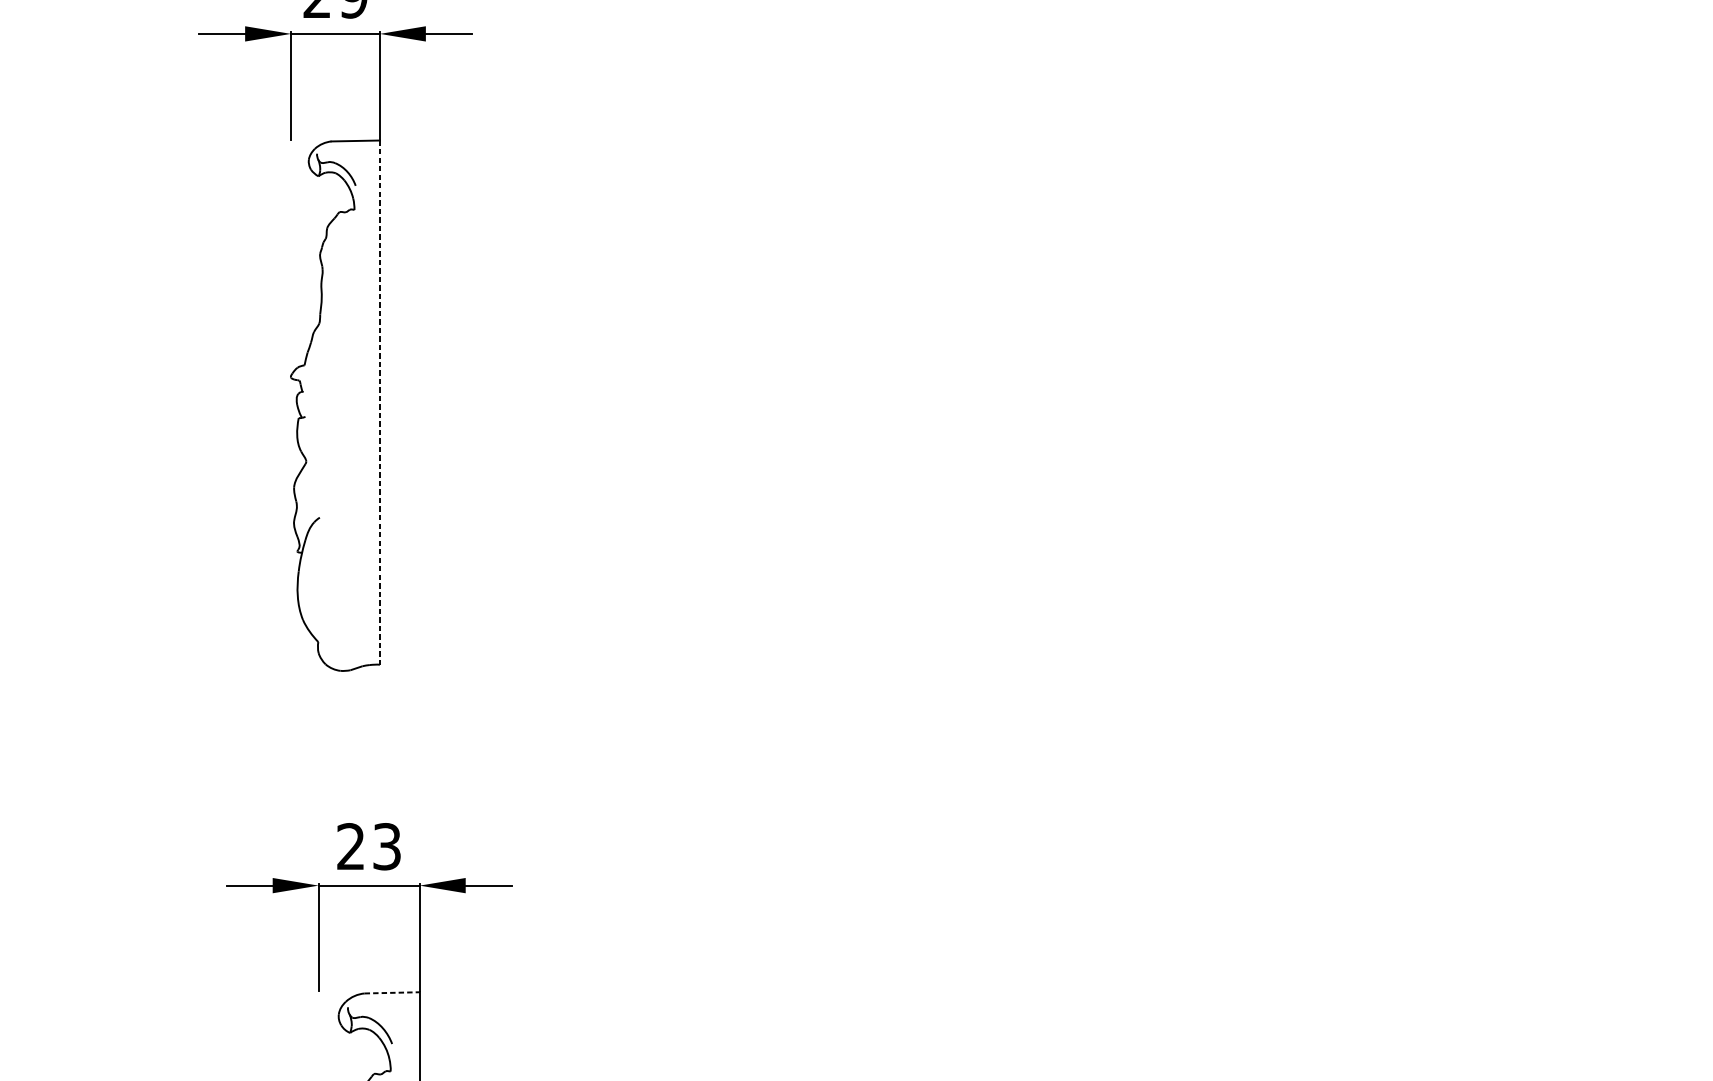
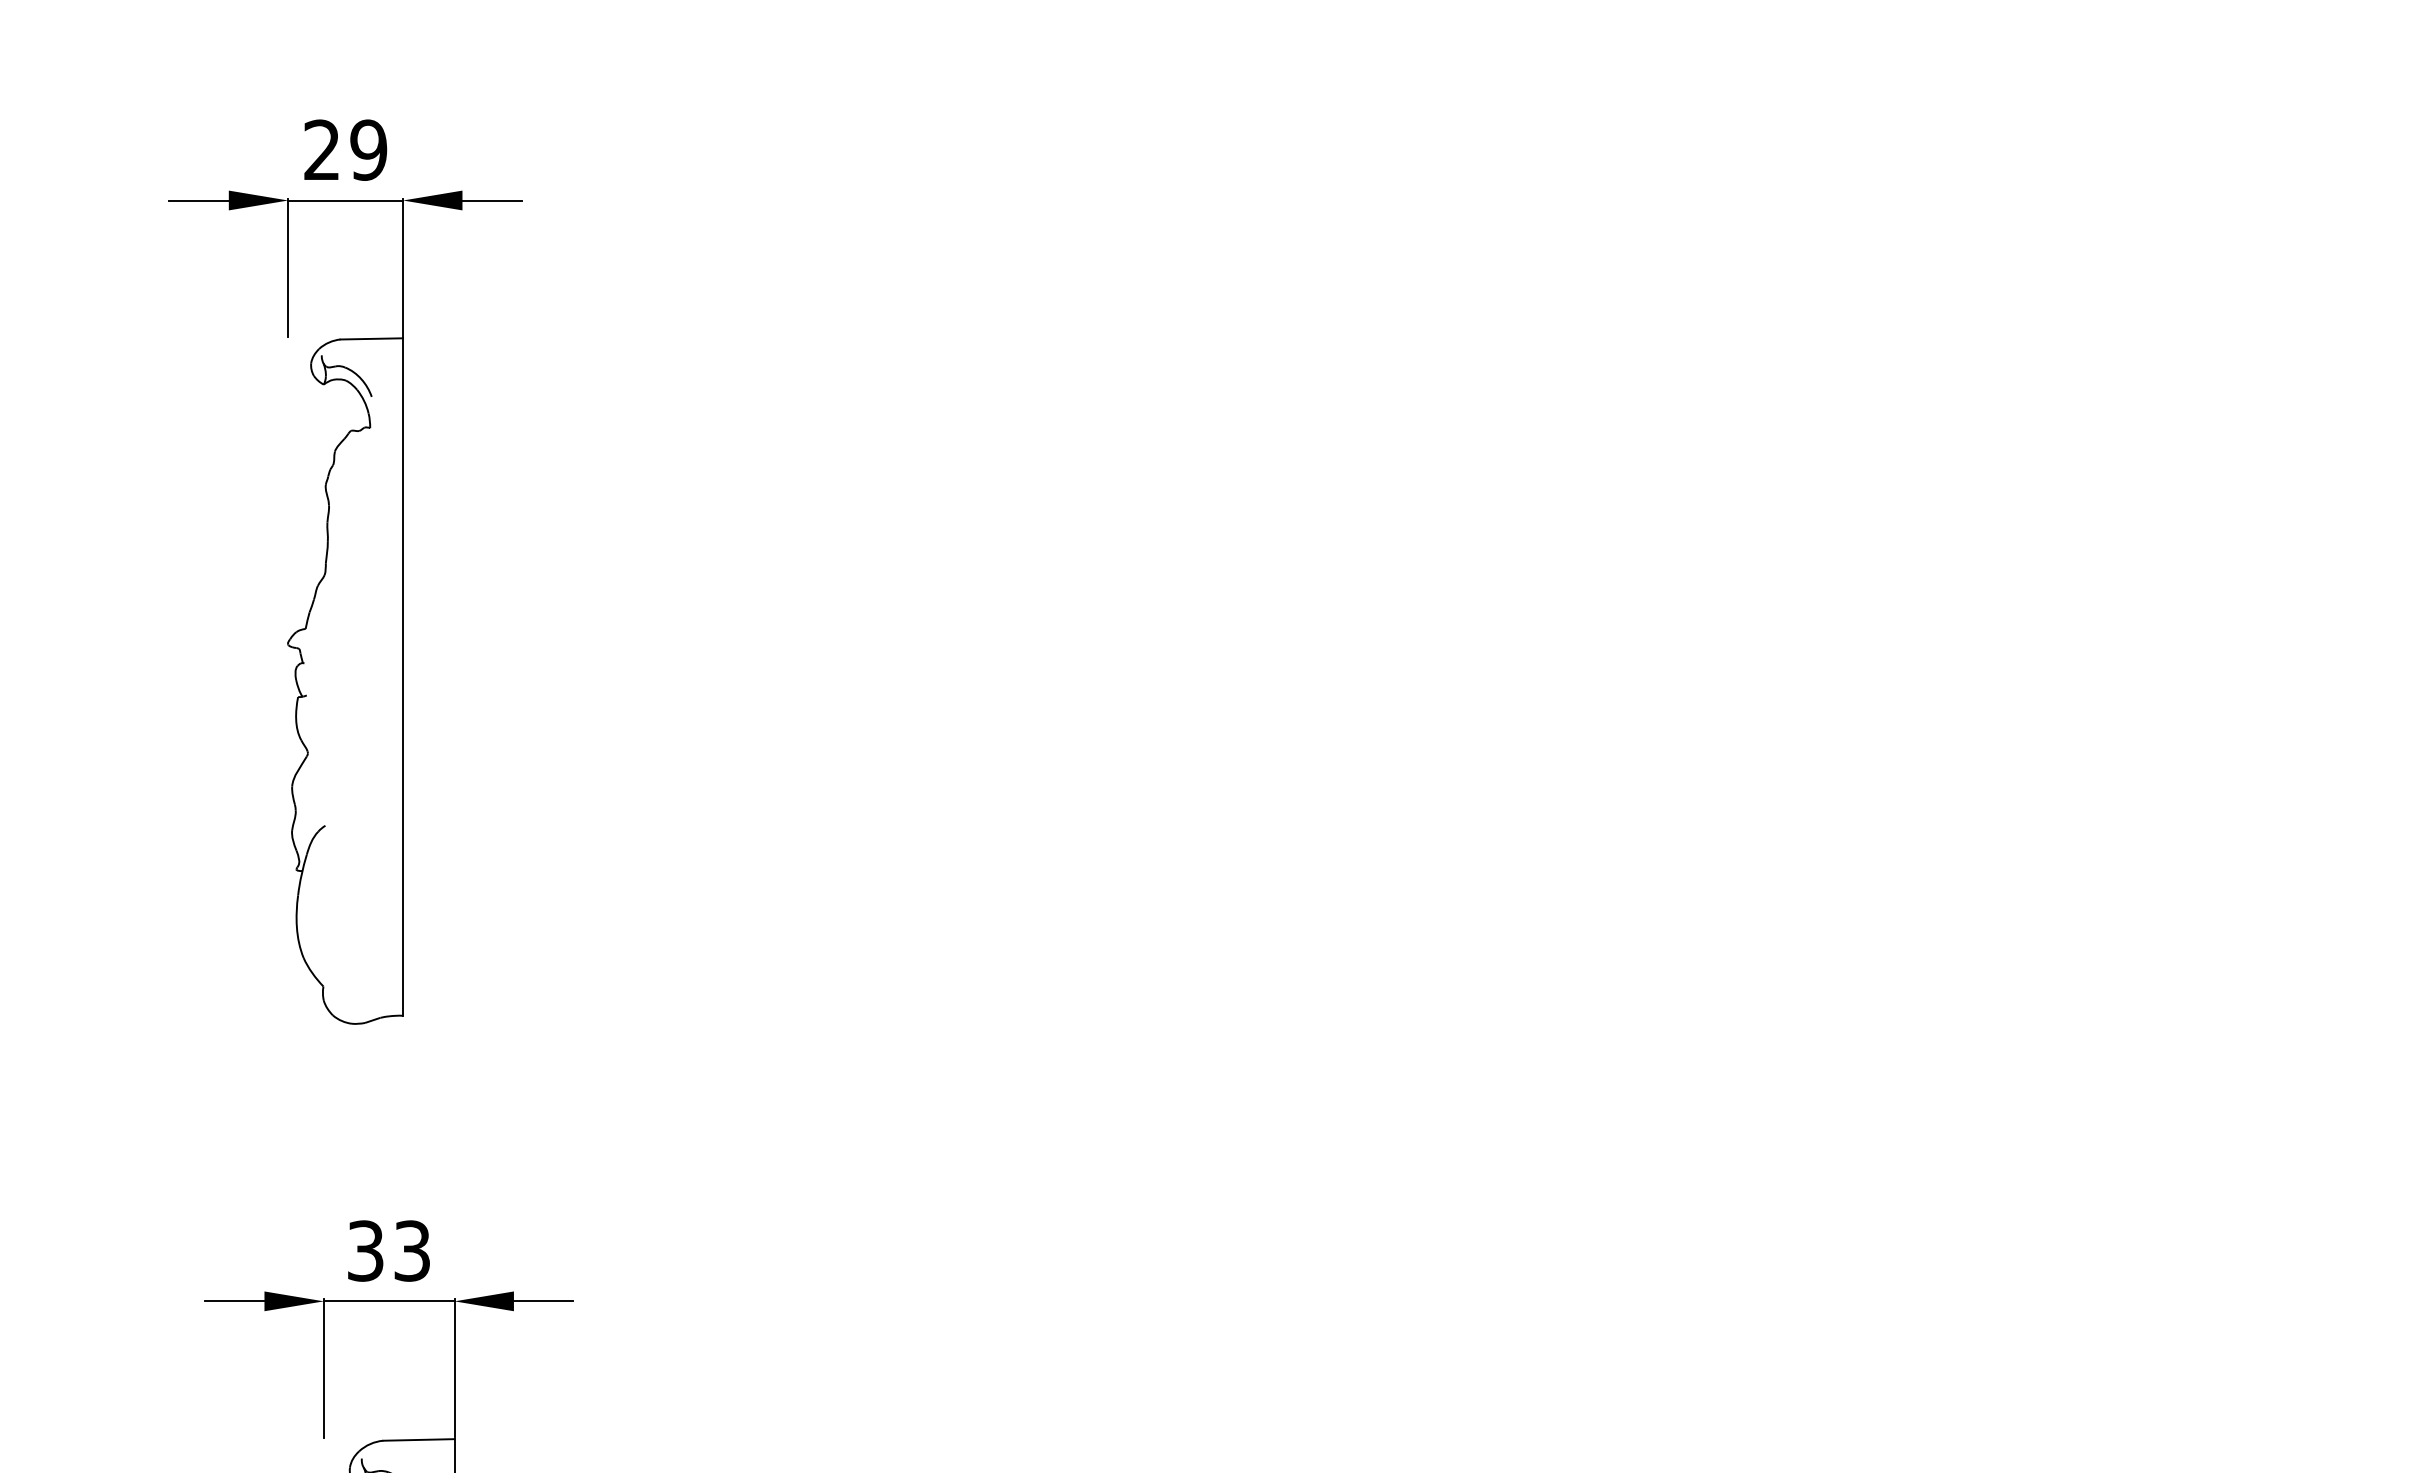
line: (380, 402) -> (403, 677), dashed -> solid
text: (350, 846) -> (365, 1250), 23 -> 33
line: (391, 992) -> (418, 1439), dashed -> solid

